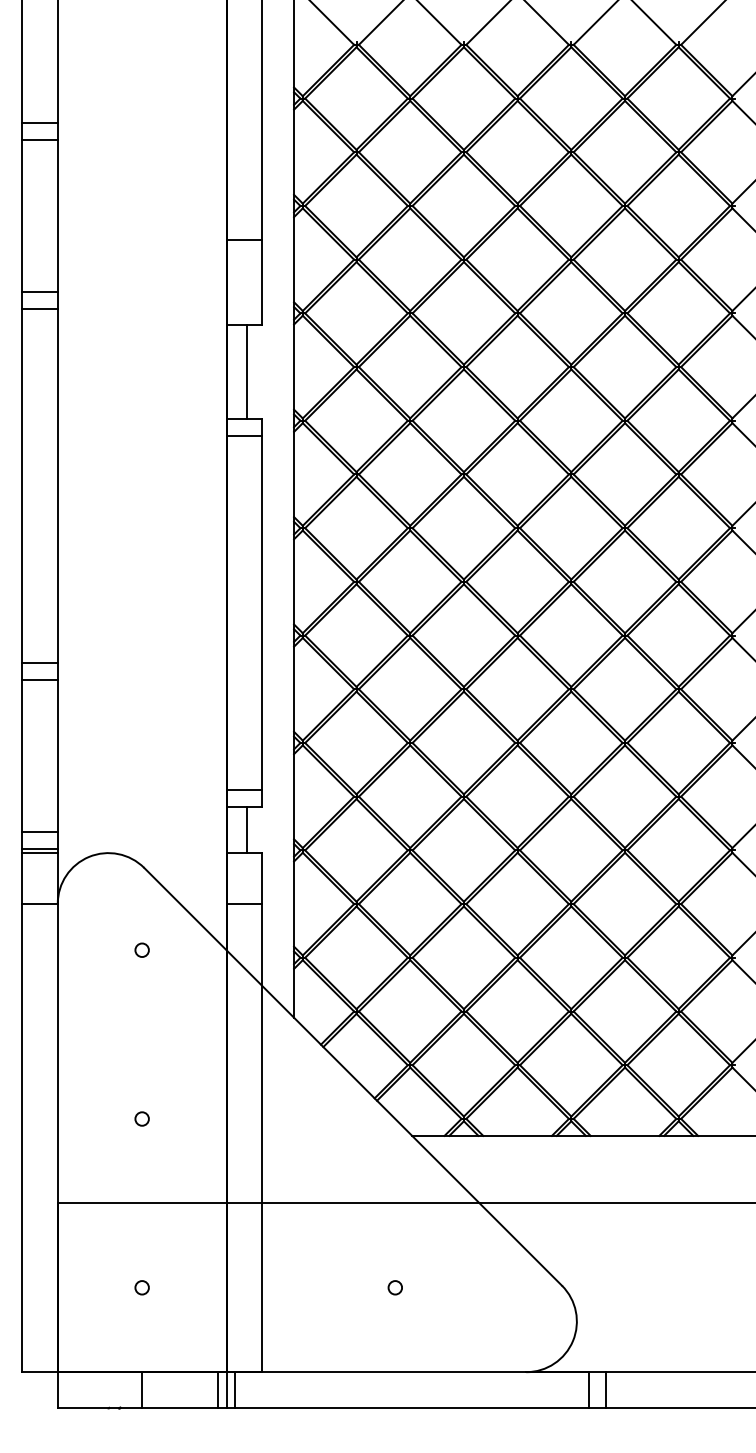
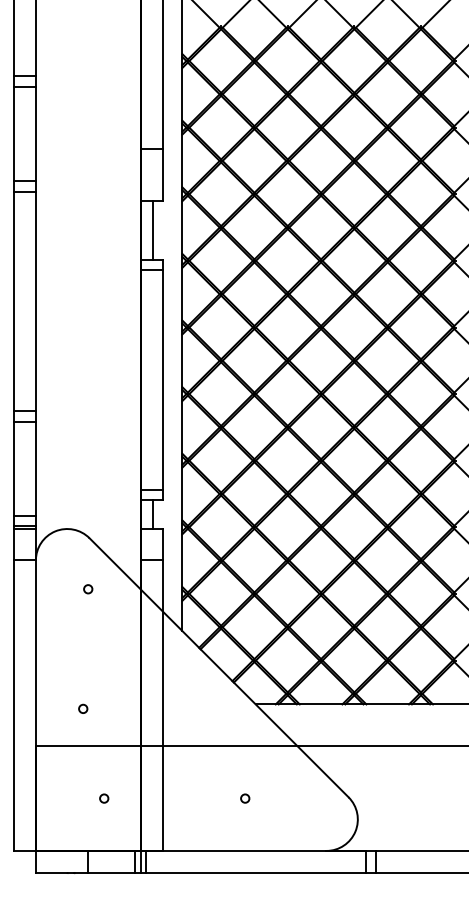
circle: (142, 1118) -> (83, 708), moved
circle: (142, 1287) -> (104, 798), moved

